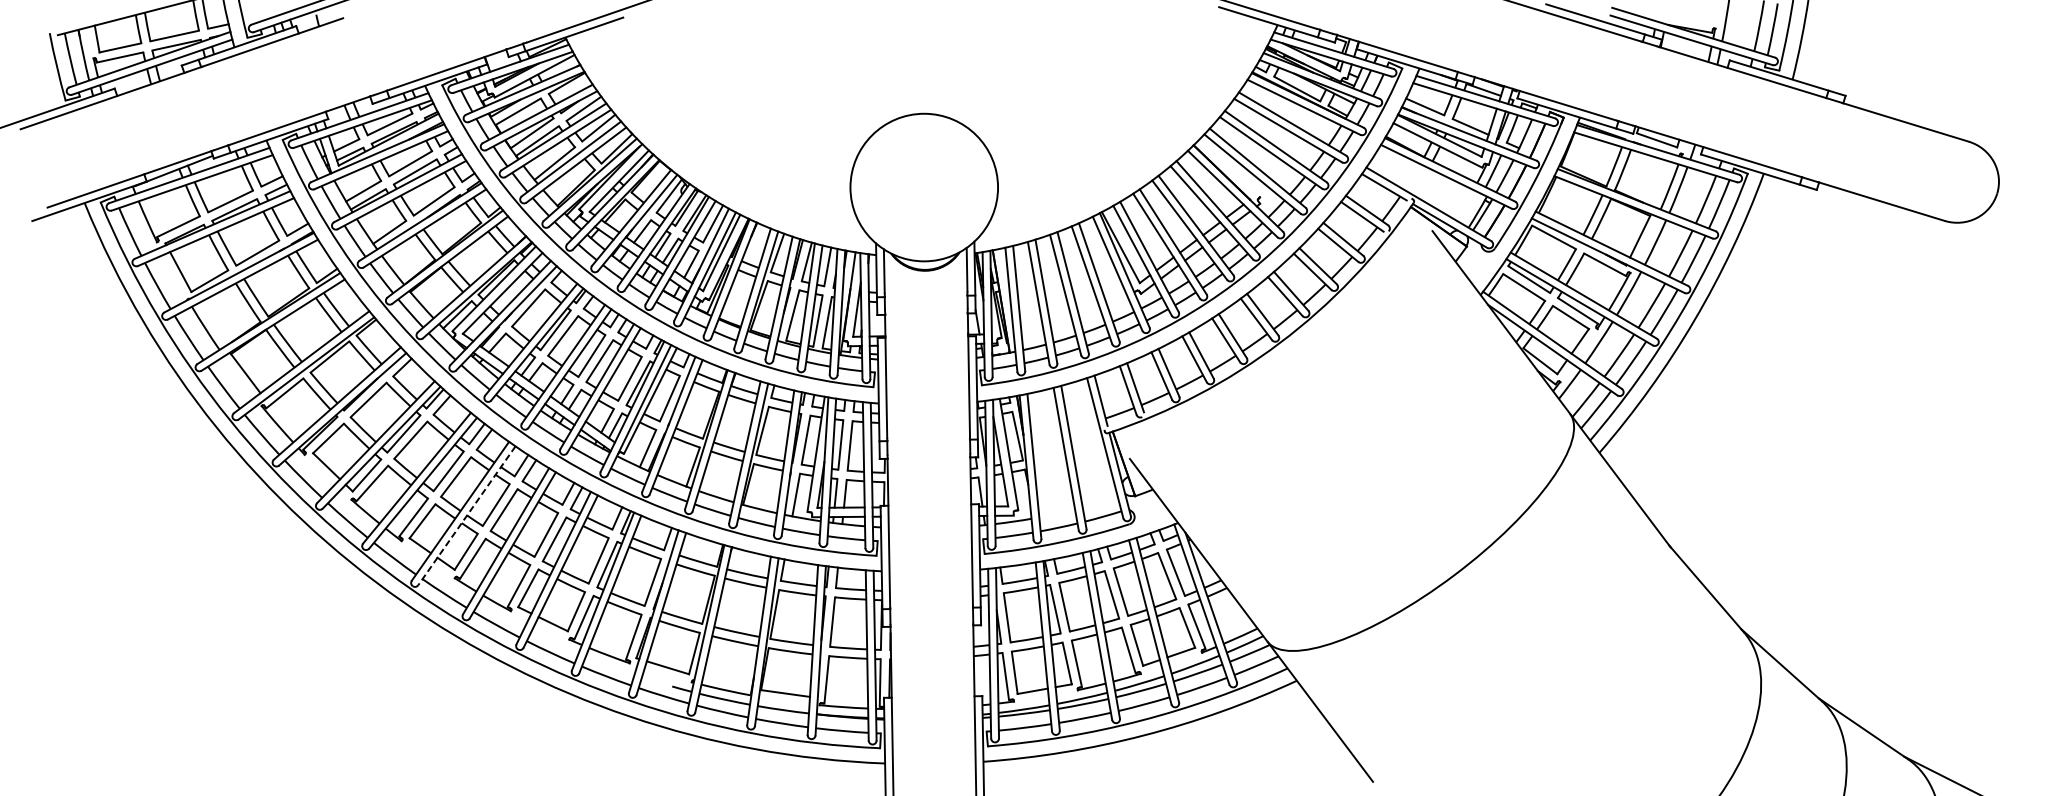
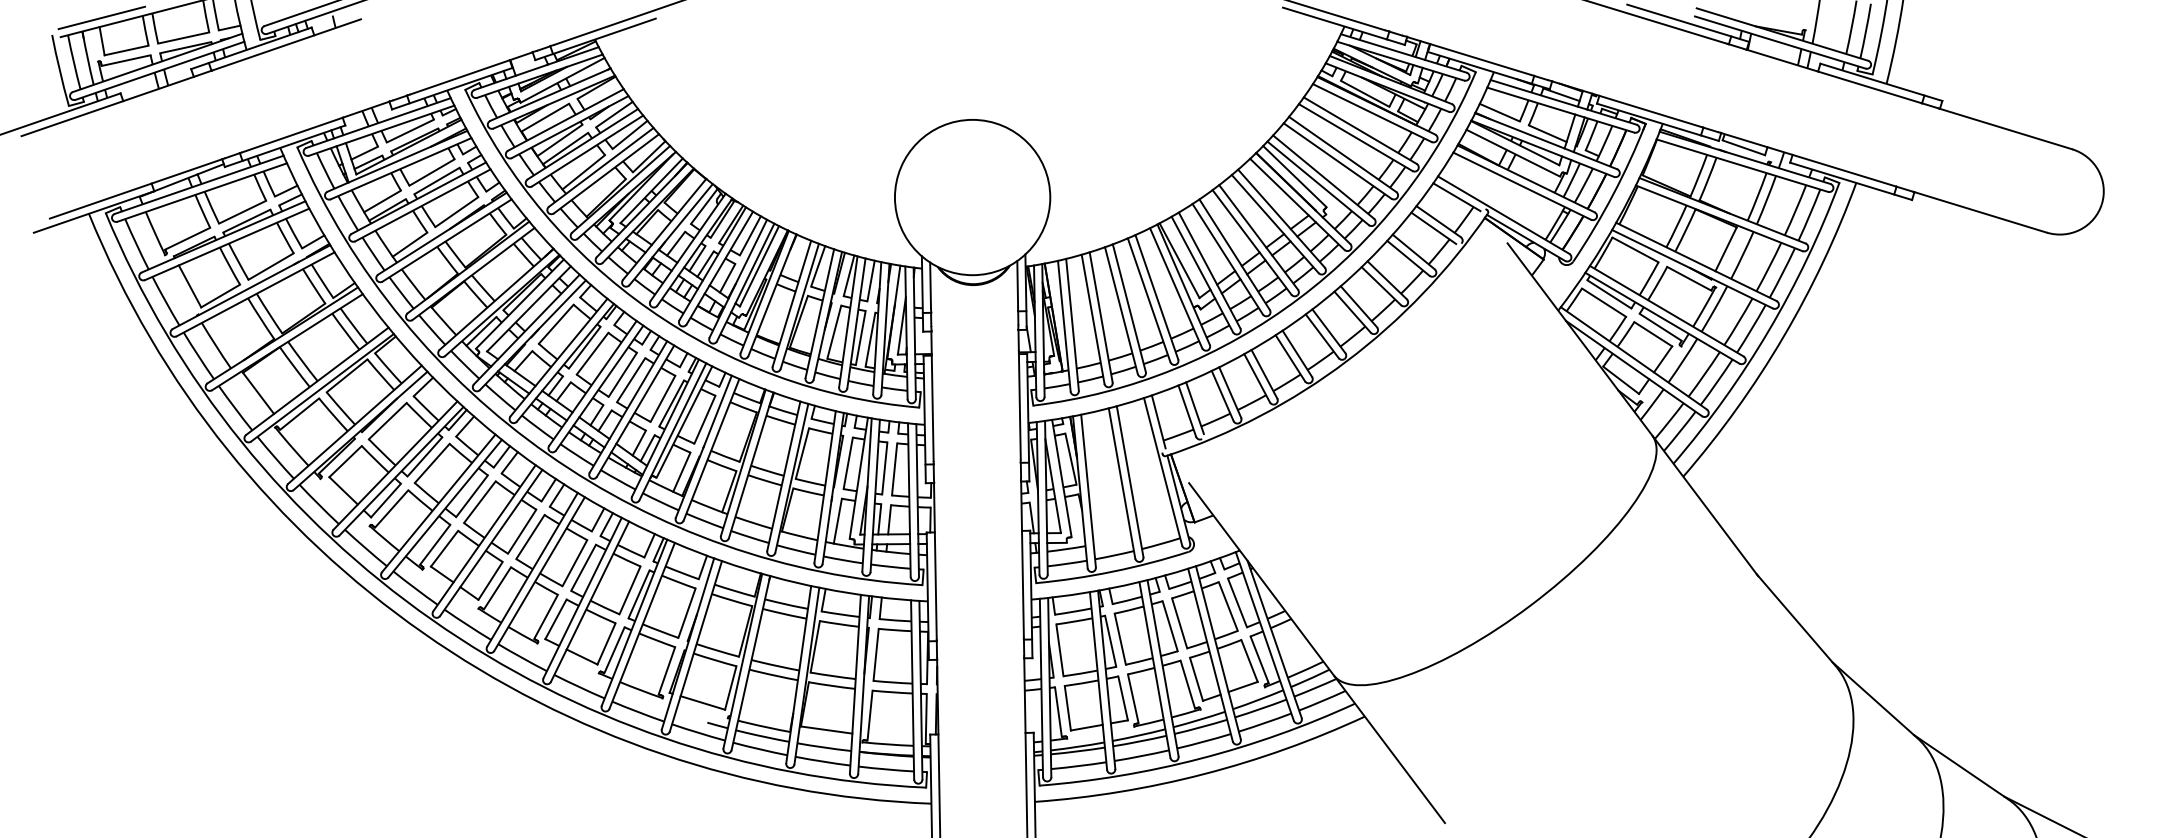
line: (96, 16) -> (101, 17), added
line: (1230, 167) -> (1294, 176), added
line: (466, 516) -> (490, 543), dashed -> solid

